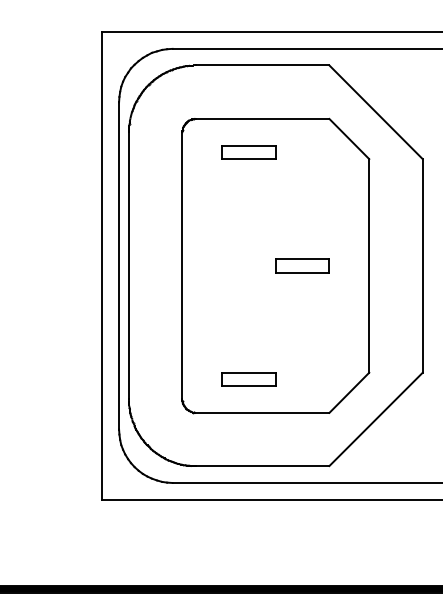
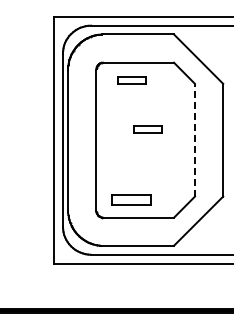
line: (368, 264) -> (194, 139), solid -> dashed
part: (302, 266) -> (147, 129), moved
part: (248, 380) -> (131, 200), size x1.4

